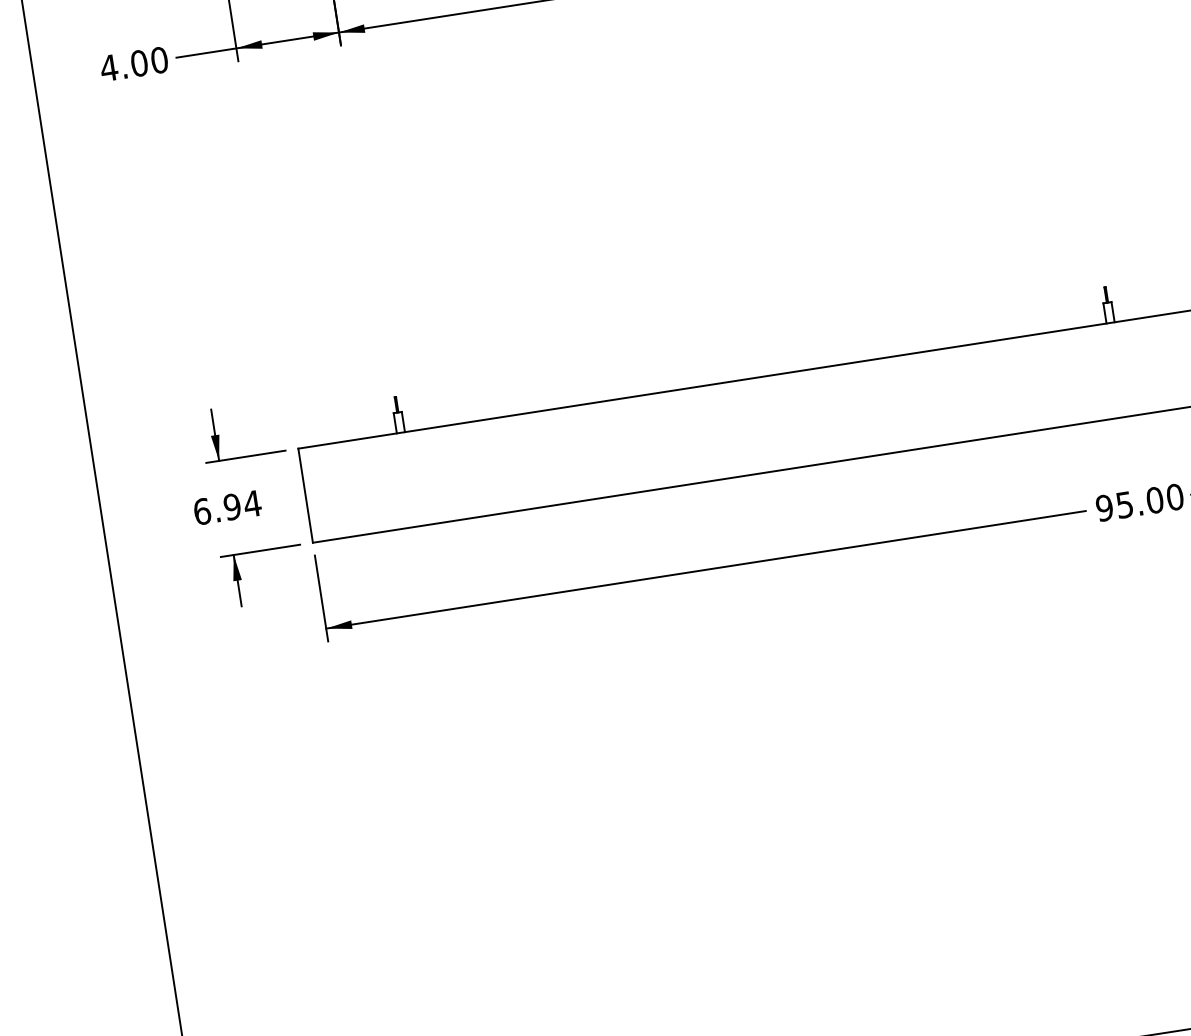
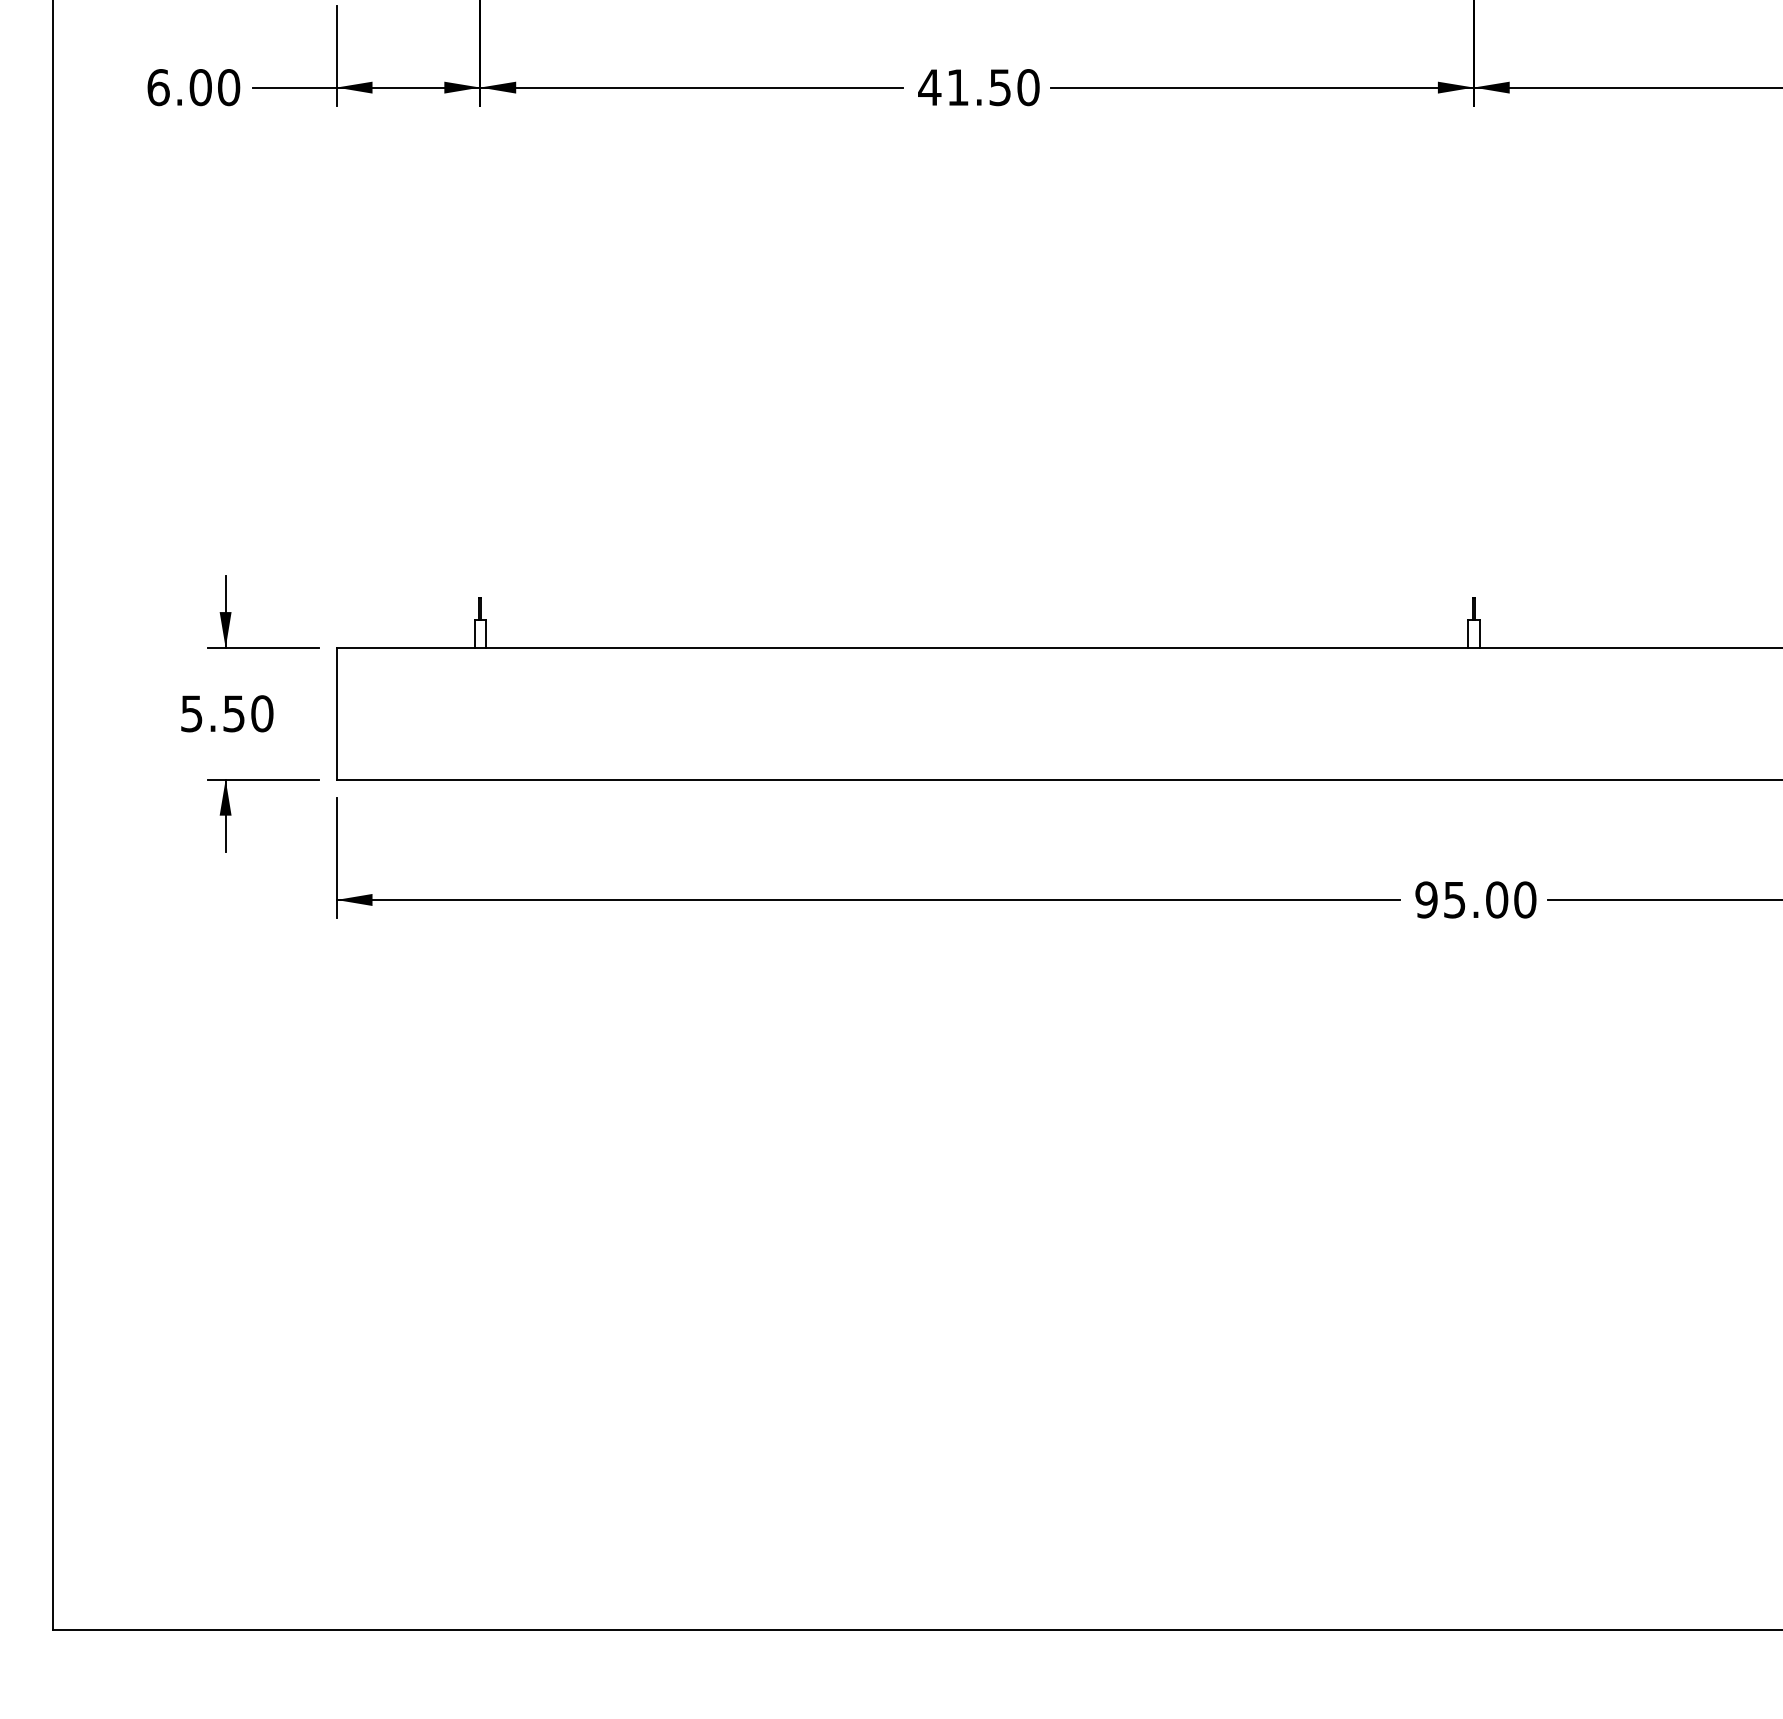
text: (109, 68) -> (158, 87), 4.00 -> 6.00
text: (227, 507) -> (227, 713), 6.94 -> 5.50

